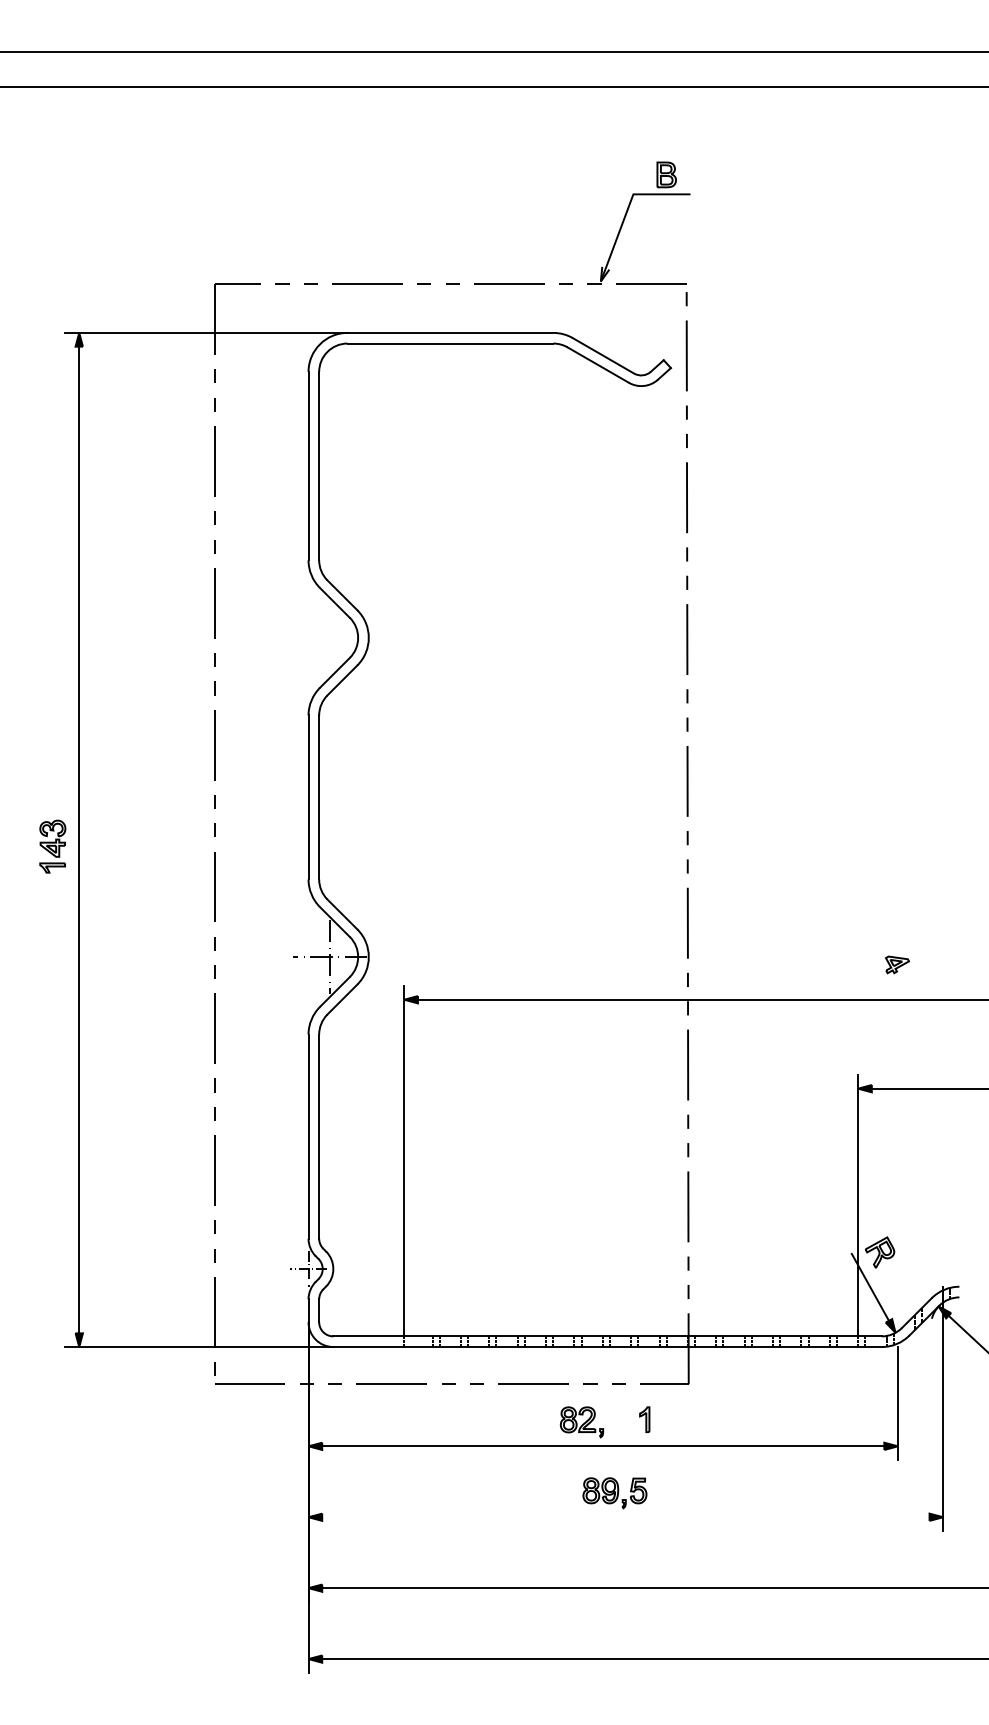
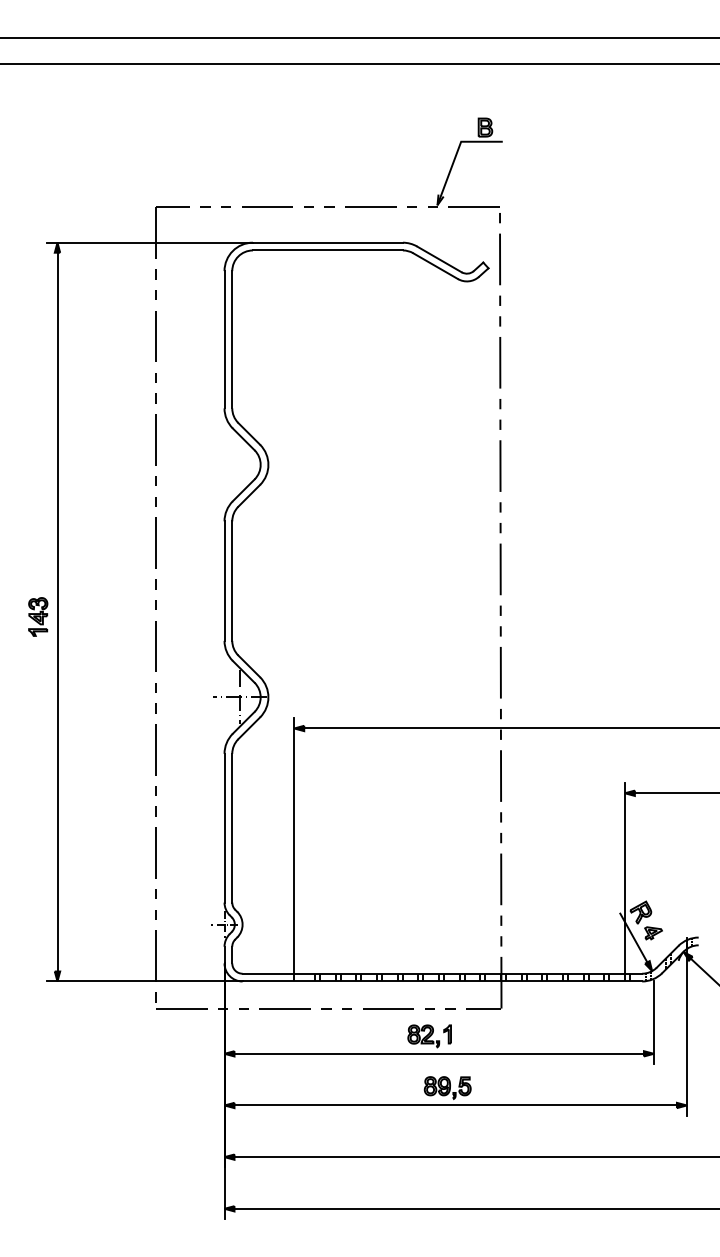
part: (897, 964) -> (653, 933), moved
part: (644, 1419) -> (447, 1034), moved
line: (625, 1517) -> (455, 1105), added

